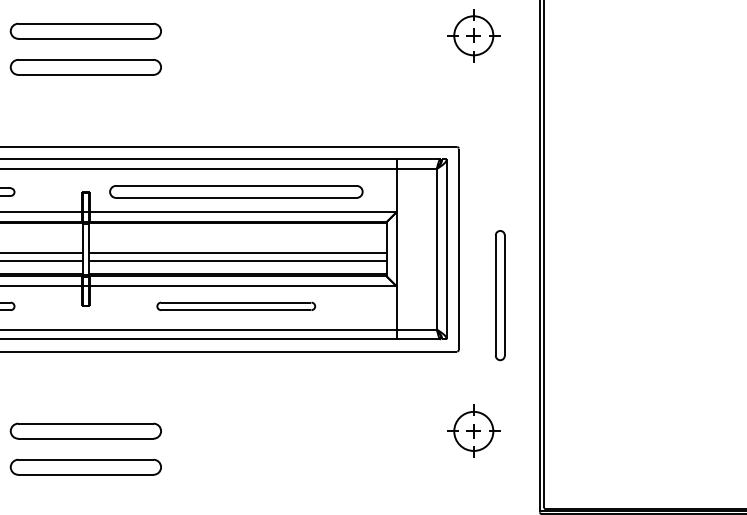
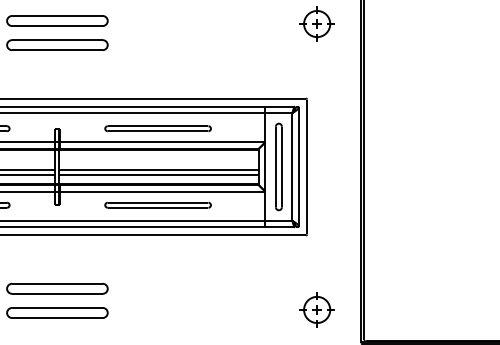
part: (235, 191) -> (157, 128), size x0.62
part: (499, 294) -> (278, 166), moved
part: (472, 430) -> (316, 309), moved

